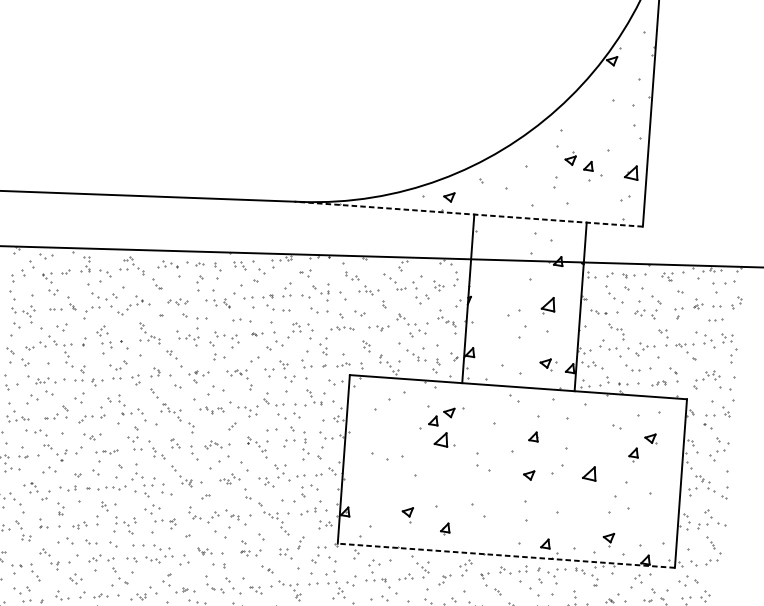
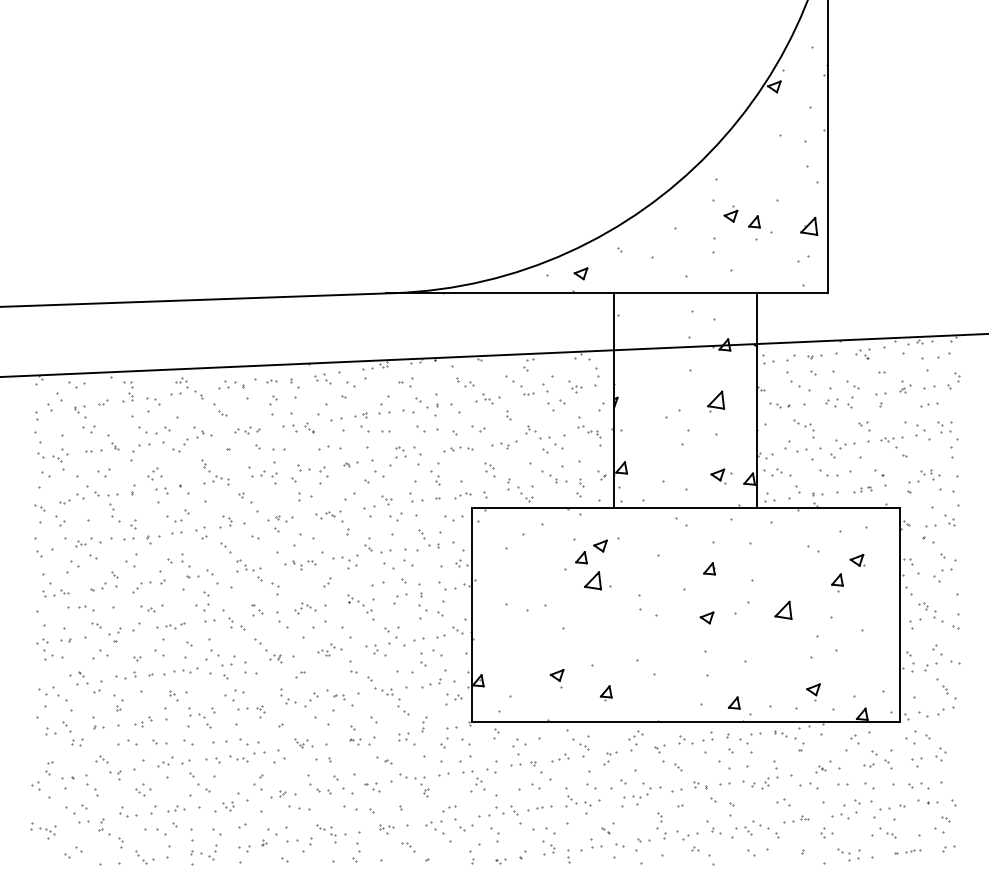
line: (468, 214) -> (606, 293), dashed -> solid
line: (506, 555) -> (685, 721), dashed -> solid

